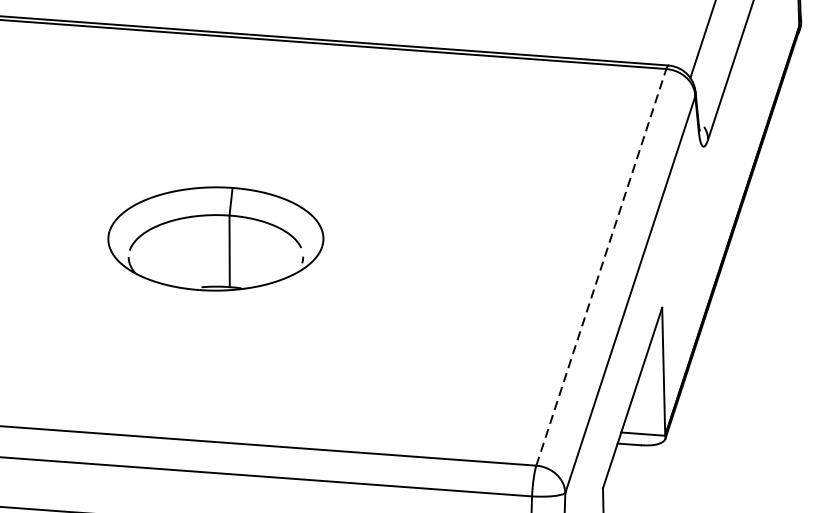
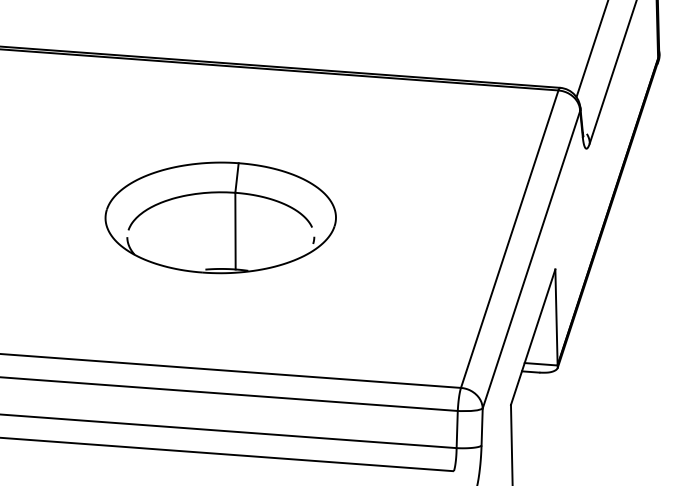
part: (215, 238) -> (220, 217), size x1.43
line: (601, 267) -> (509, 239), dashed -> solid

